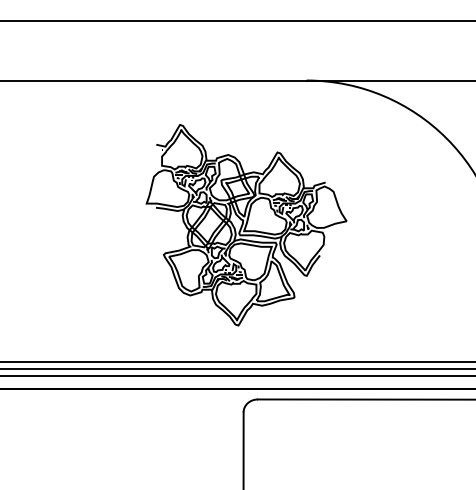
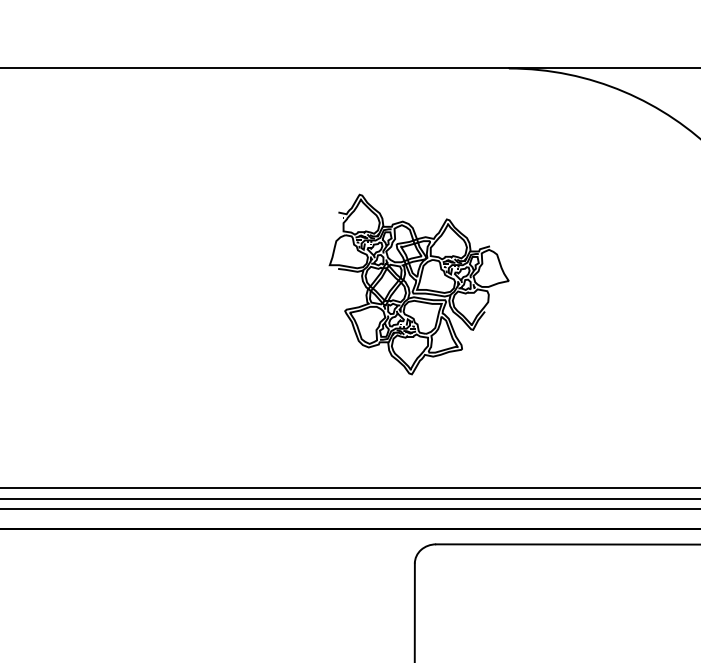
part: (246, 225) -> (419, 284), size x0.6

